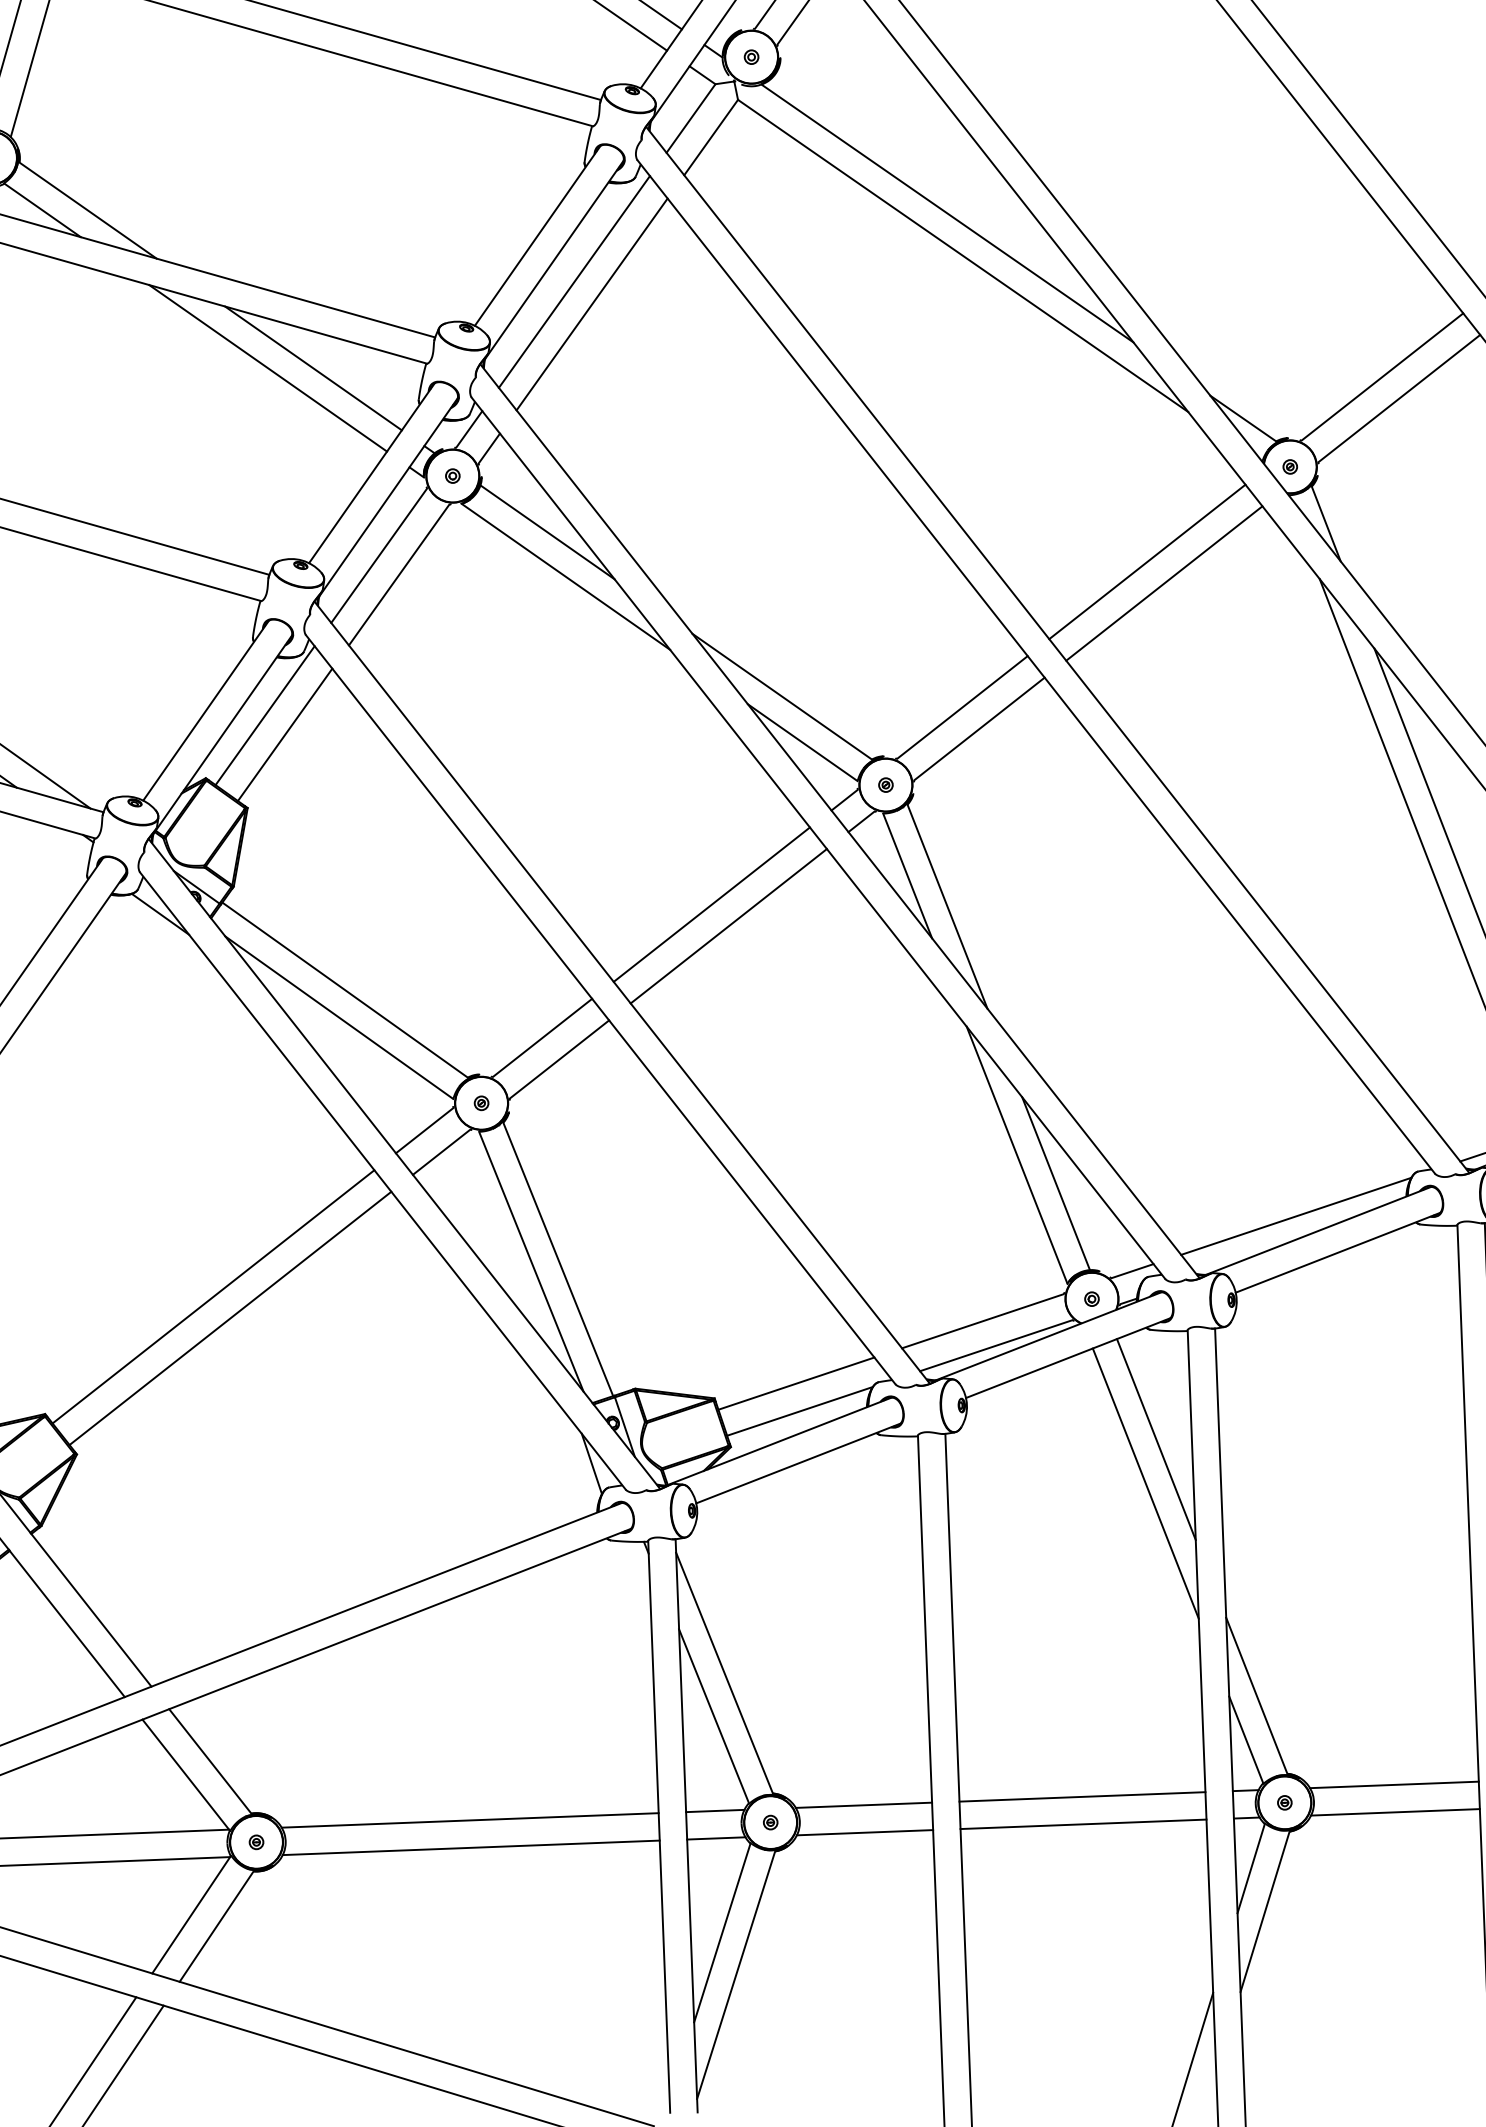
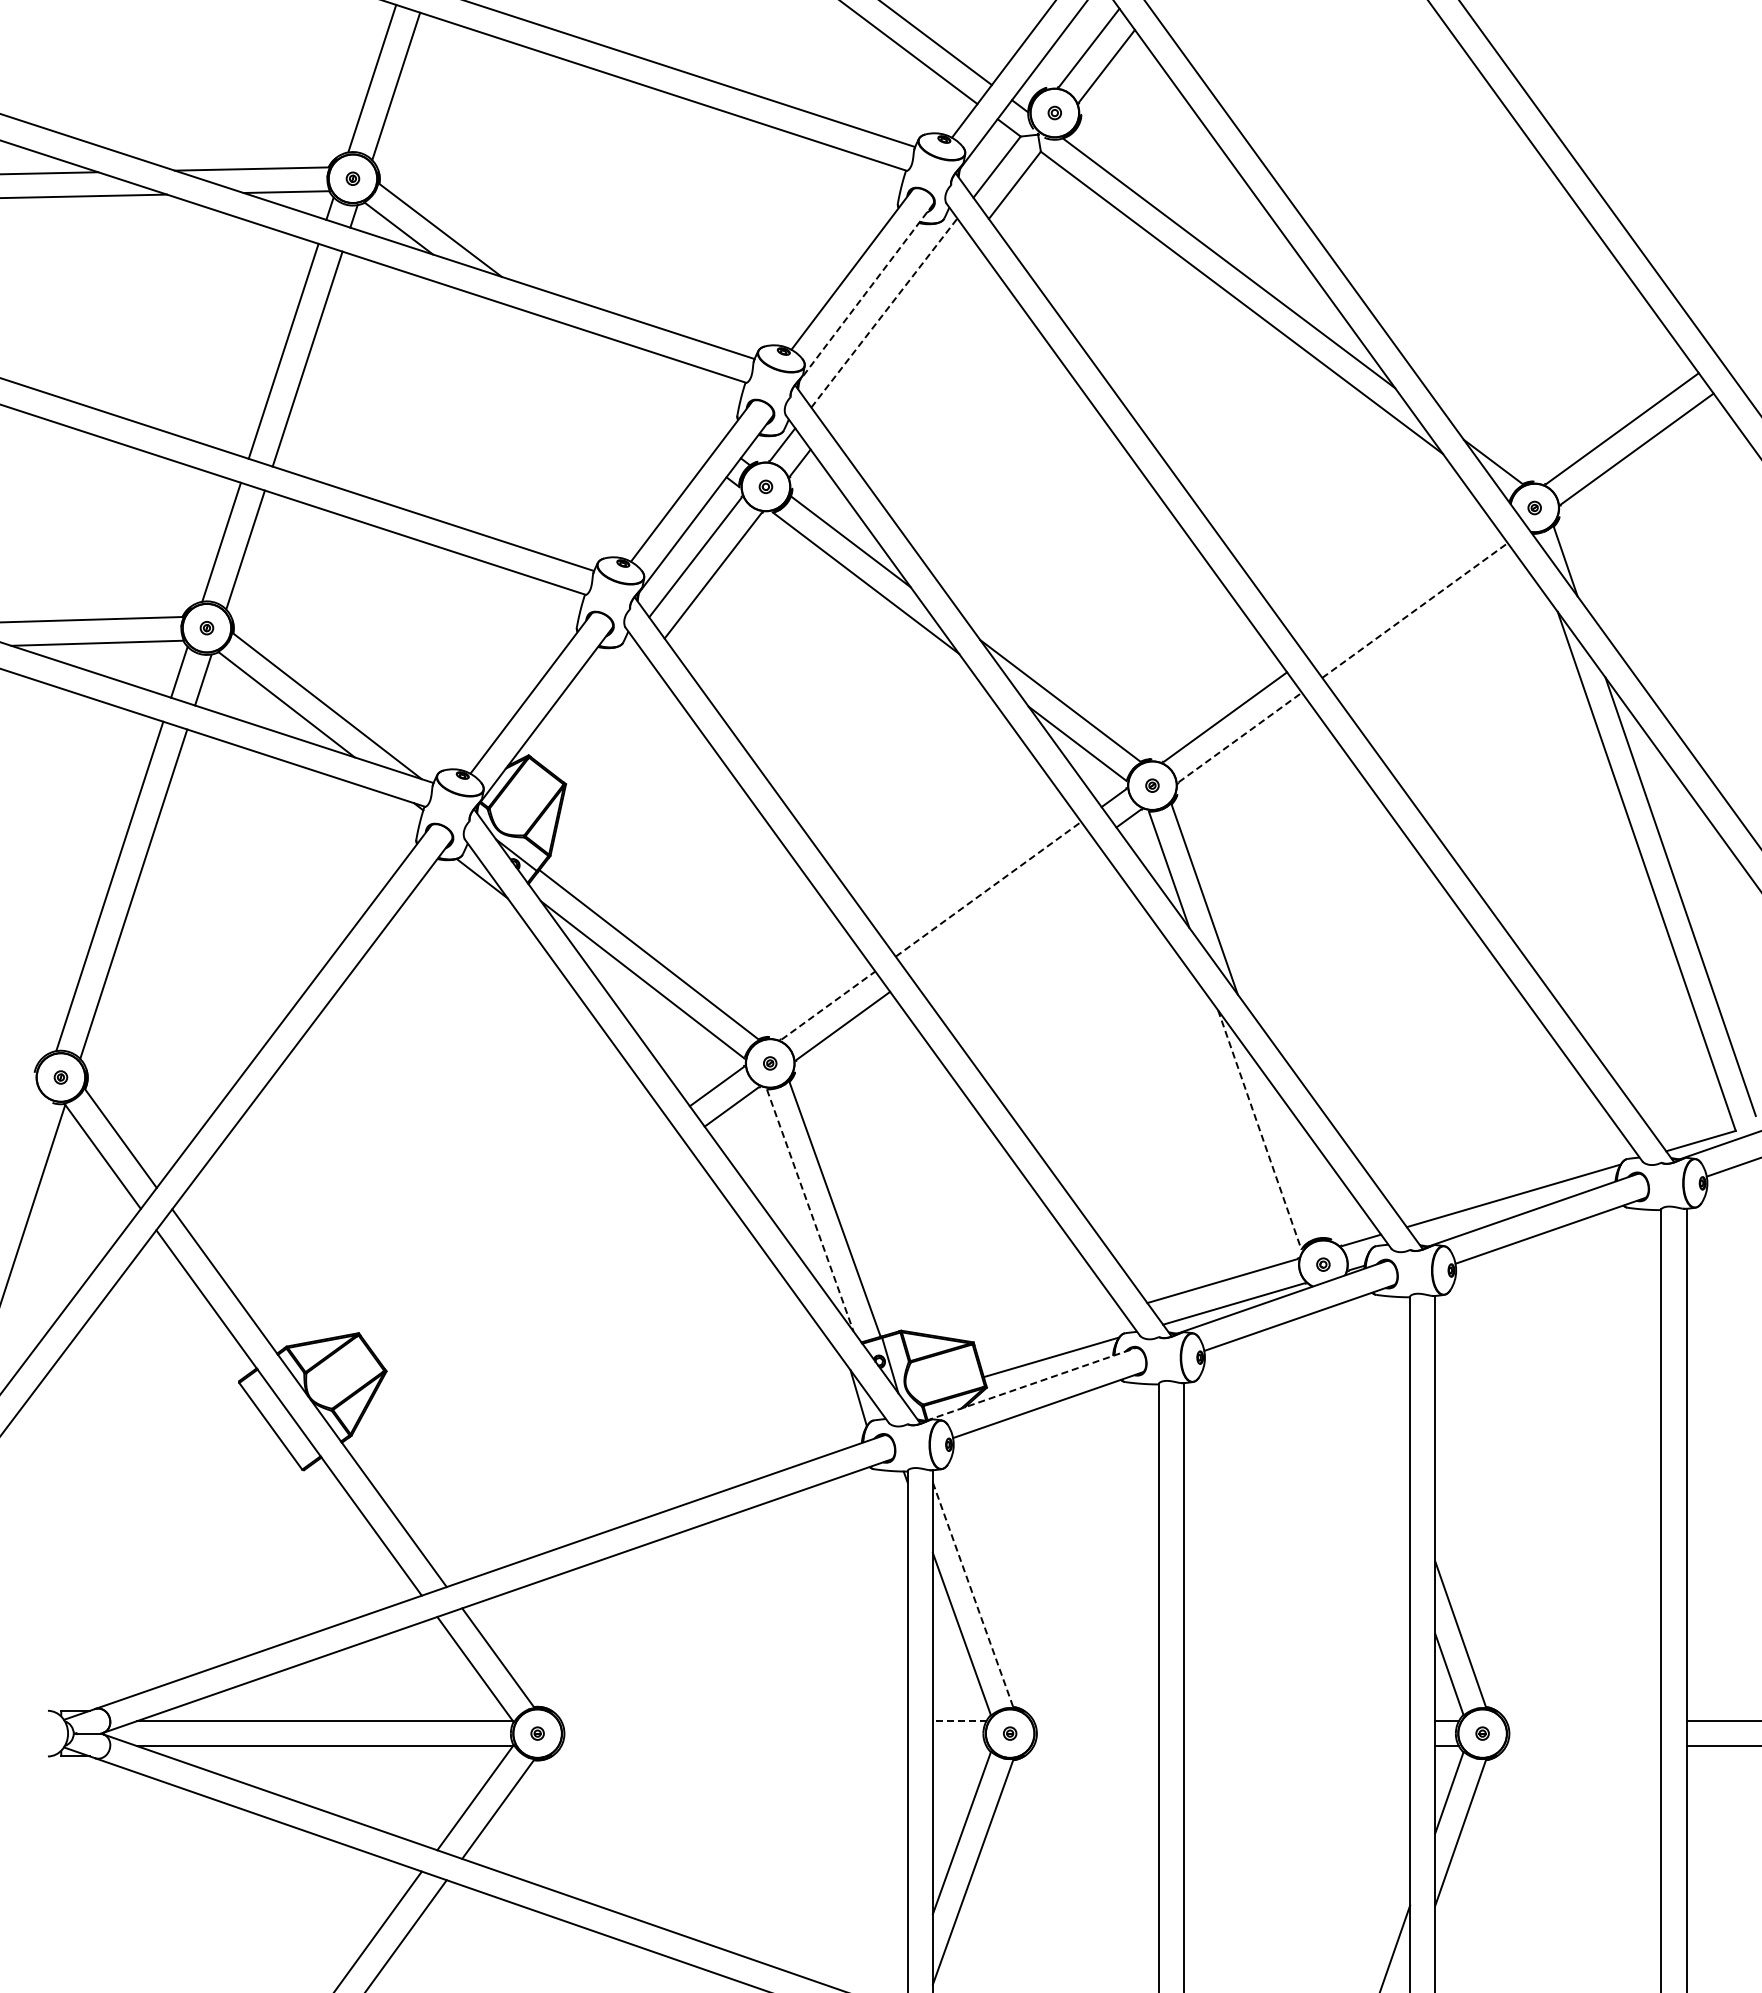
line: (554, 260) -> (866, 292), solid -> dashed
line: (574, 281) -> (884, 312), solid -> dashed
line: (591, 303) -> (899, 333), removed
line: (268, 368) -> (600, 381), removed
line: (313, 368) -> (641, 383), removed
line: (1146, 561) -> (1399, 589), removed
line: (1164, 583) -> (1415, 610), solid -> dashed
line: (265, 716) -> (585, 700), removed
line: (979, 728) -> (1240, 737), solid -> dashed
line: (284, 734) -> (602, 718), removed
line: (711, 904) -> (988, 889), solid -> dashed
line: (729, 926) -> (1003, 909), removed
line: (542, 1037) -> (828, 1005), solid -> dashed
line: (1016, 1155) -> (1259, 1130), solid -> dashed
line: (1056, 1182) -> (1294, 1156), removed
line: (531, 1262) -> (810, 1211), solid -> dashed
line: (213, 1296) -> (517, 1231), removed
line: (230, 1317) -> (532, 1251), removed
line: (795, 1383) -> (1048, 1331), removed
line: (1156, 1439) -> (1377, 1395), removed
line: (779, 1441) -> (1031, 1384), solid -> dashed
line: (1146, 1483) -> (1366, 1435), removed
line: (725, 1673) -> (973, 1595), solid -> dashed
line: (1394, 1785) -> (1583, 1721), removed
line: (1082, 1797) -> (1297, 1721), removed
line: (863, 1805) -> (1095, 1721), removed
line: (715, 1811) -> (959, 1721), solid -> dashed
line: (1395, 1812) -> (1583, 1746), removed
line: (470, 1820) -> (734, 1721), removed
line: (1083, 1824) -> (1297, 1746), removed
line: (864, 1833) -> (1095, 1746), removed
line: (716, 1838) -> (959, 1746), removed
line: (471, 1848) -> (734, 1746), removed

